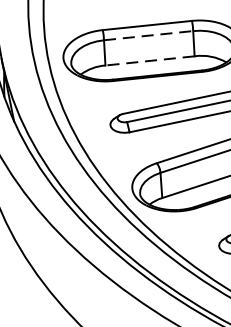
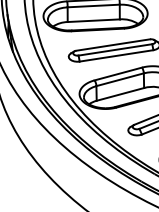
line: (149, 34) -> (94, 5), dashed -> solid
line: (149, 60) -> (93, 20), dashed -> solid

